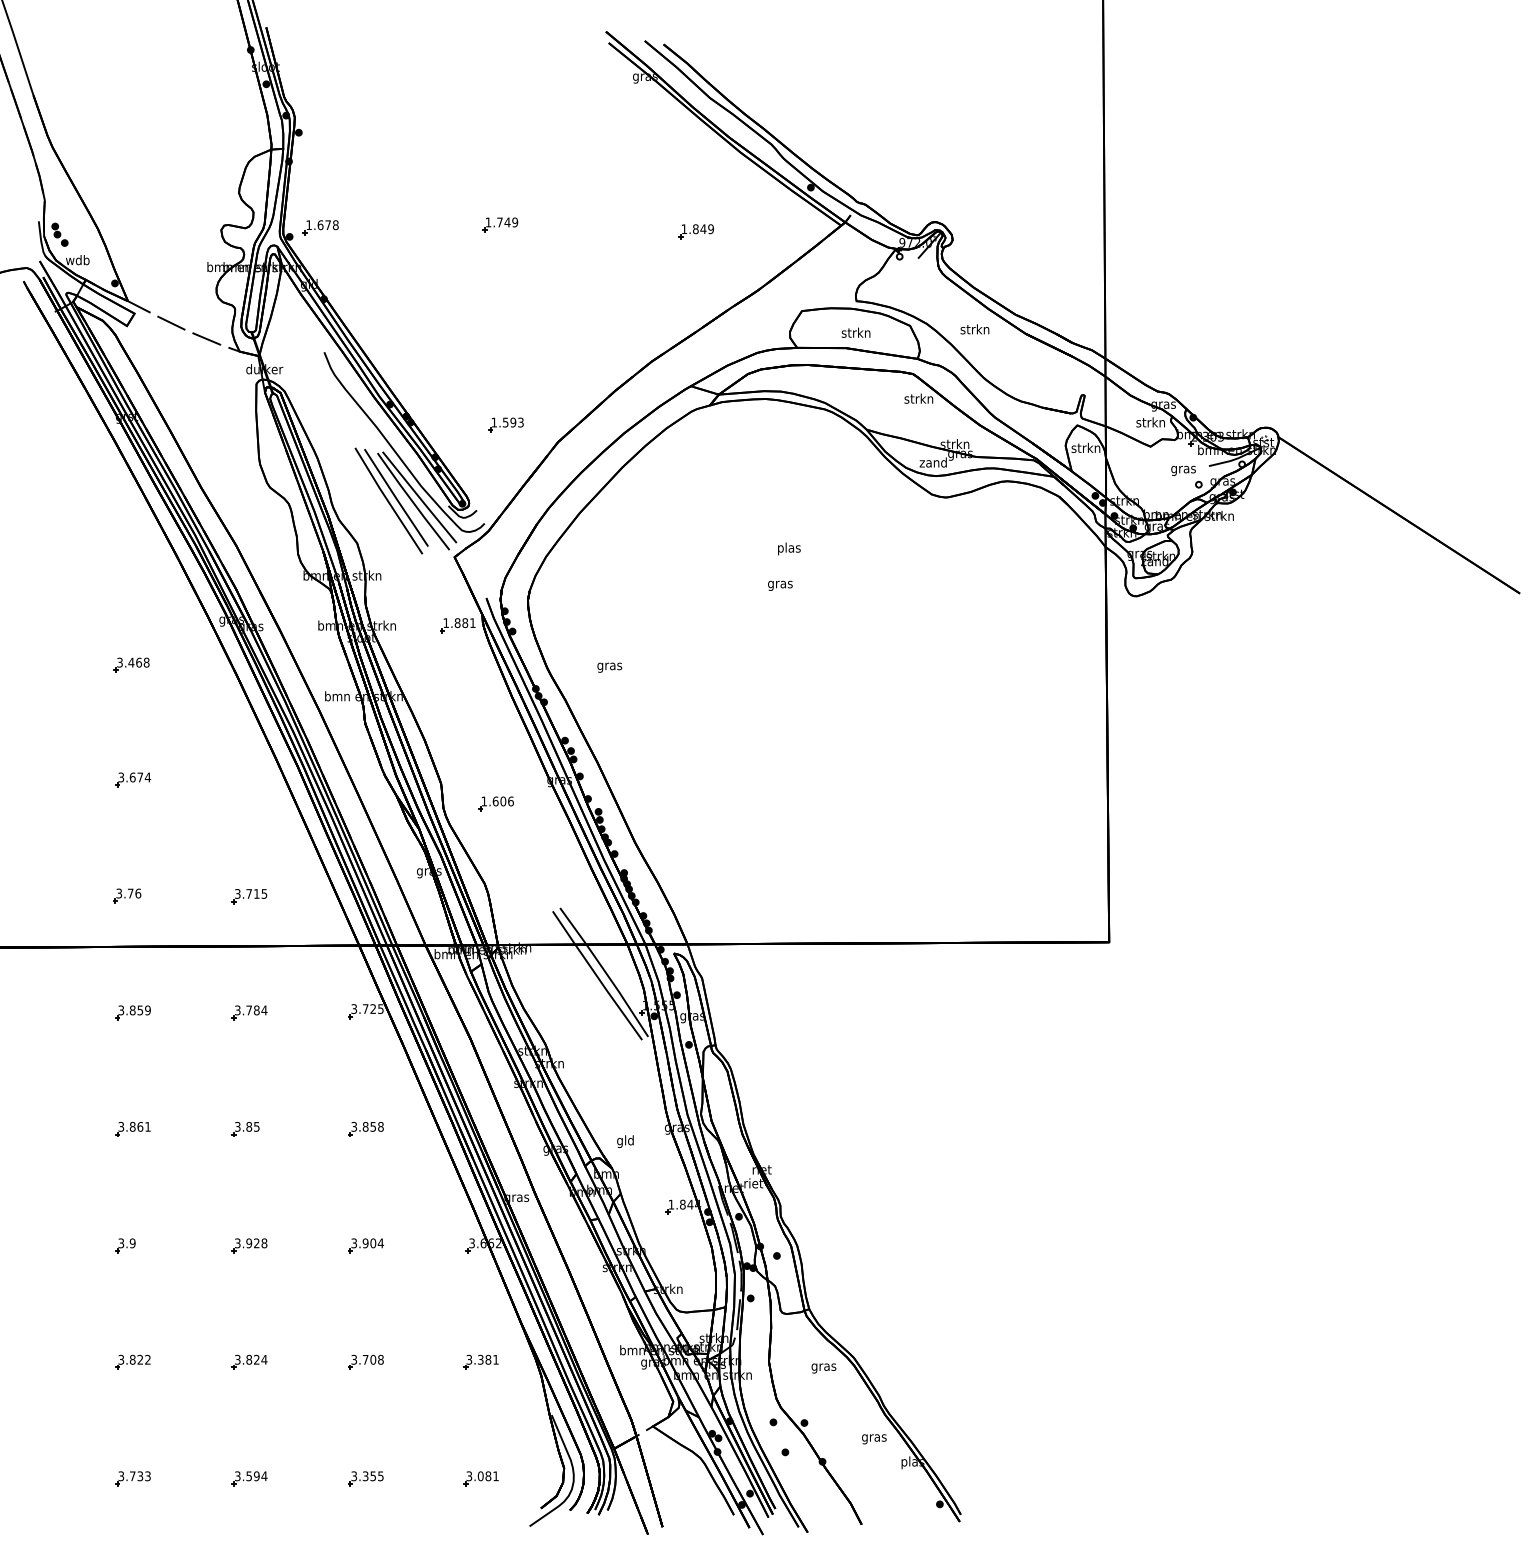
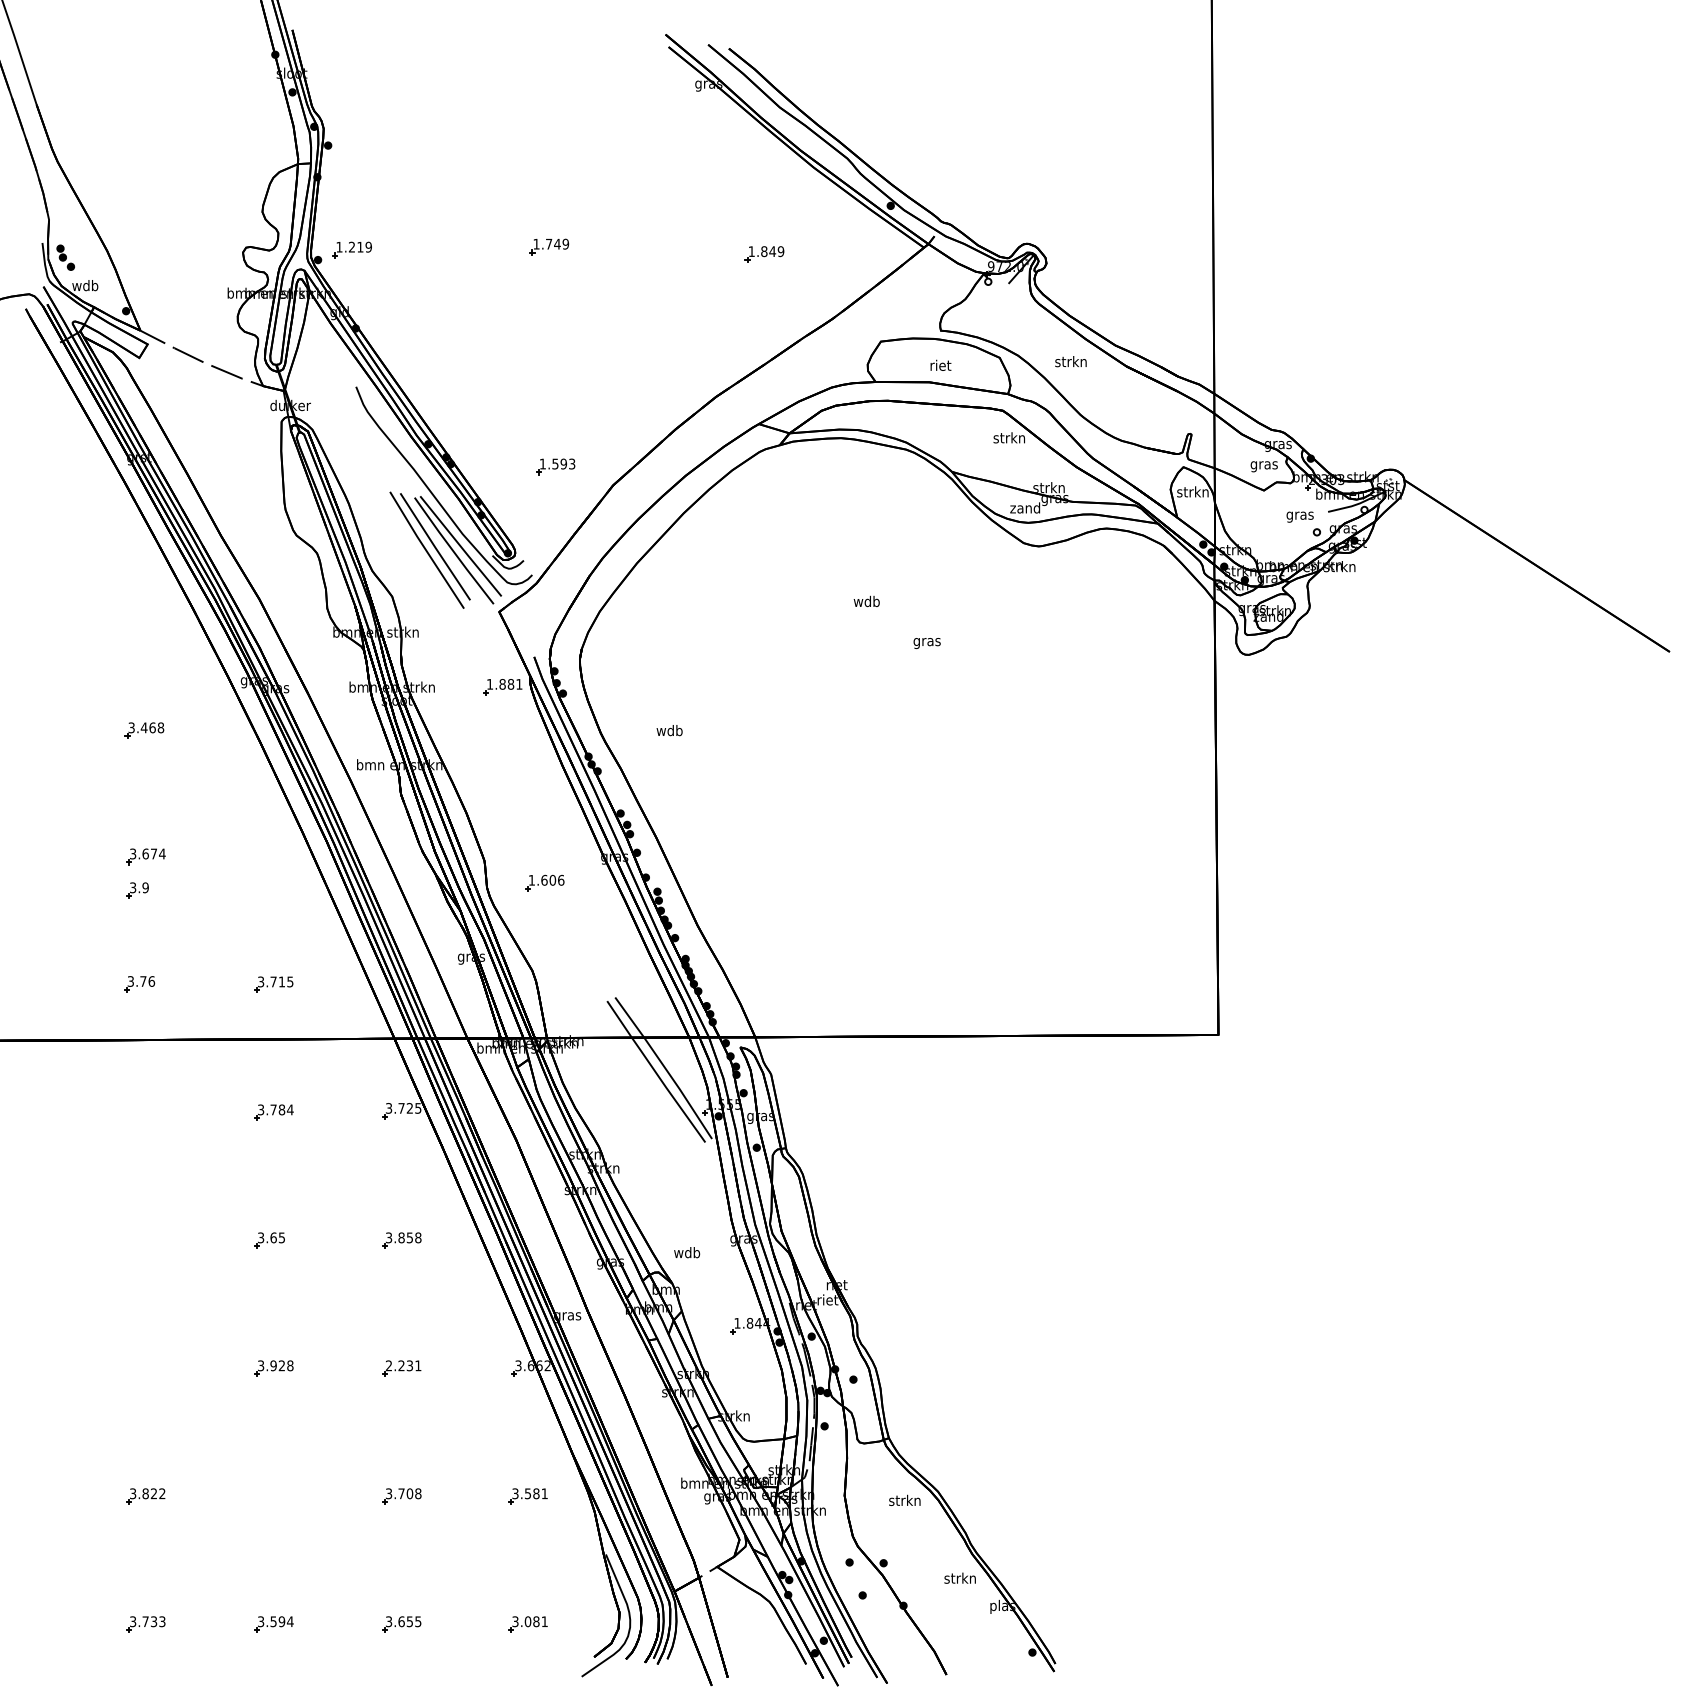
text: (327, 224) -> (359, 246), 1.678 -> 1.219
text: (856, 331) -> (940, 364), strkn -> riet
text: (1150, 423) -> (1263, 465), strkn -> gras
text: (788, 548) -> (866, 602), plas -> wdb
text: (779, 585) -> (926, 643), moved
text: (609, 666) -> (669, 731), gras -> wdb
part: (132, 1012) -> (145, 1112), removed
text: (249, 1126) -> (273, 1237), 3.85 -> 3.65
part: (132, 1129) -> (145, 1240), removed
text: (625, 1142) -> (687, 1254), gld -> wdb
text: (367, 1243) -> (403, 1365), 3.904 -> 2.231
part: (125, 1245) -> (137, 890), moved
text: (481, 1359) -> (528, 1493), 3.381 -> 3.581
part: (249, 1362) -> (273, 1496), removed
text: (823, 1366) -> (904, 1501), gras -> strkn
text: (873, 1437) -> (959, 1579), gras -> strkn
text: (365, 1476) -> (401, 1621), 3.355 -> 3.655

